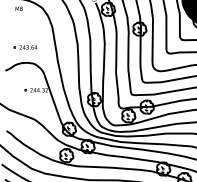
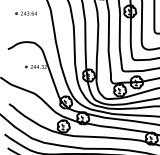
part: (25, 47) -> (26, 13), moved

